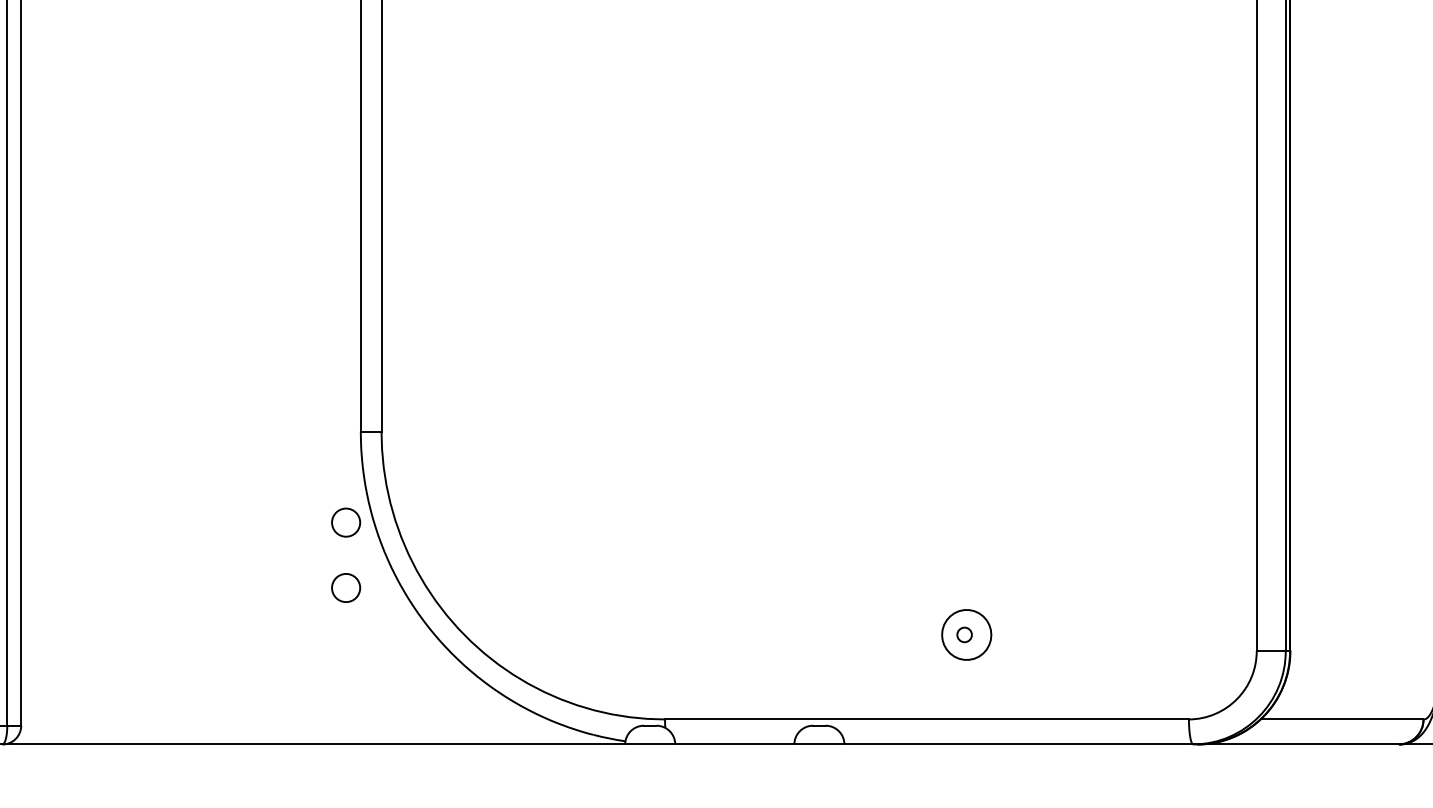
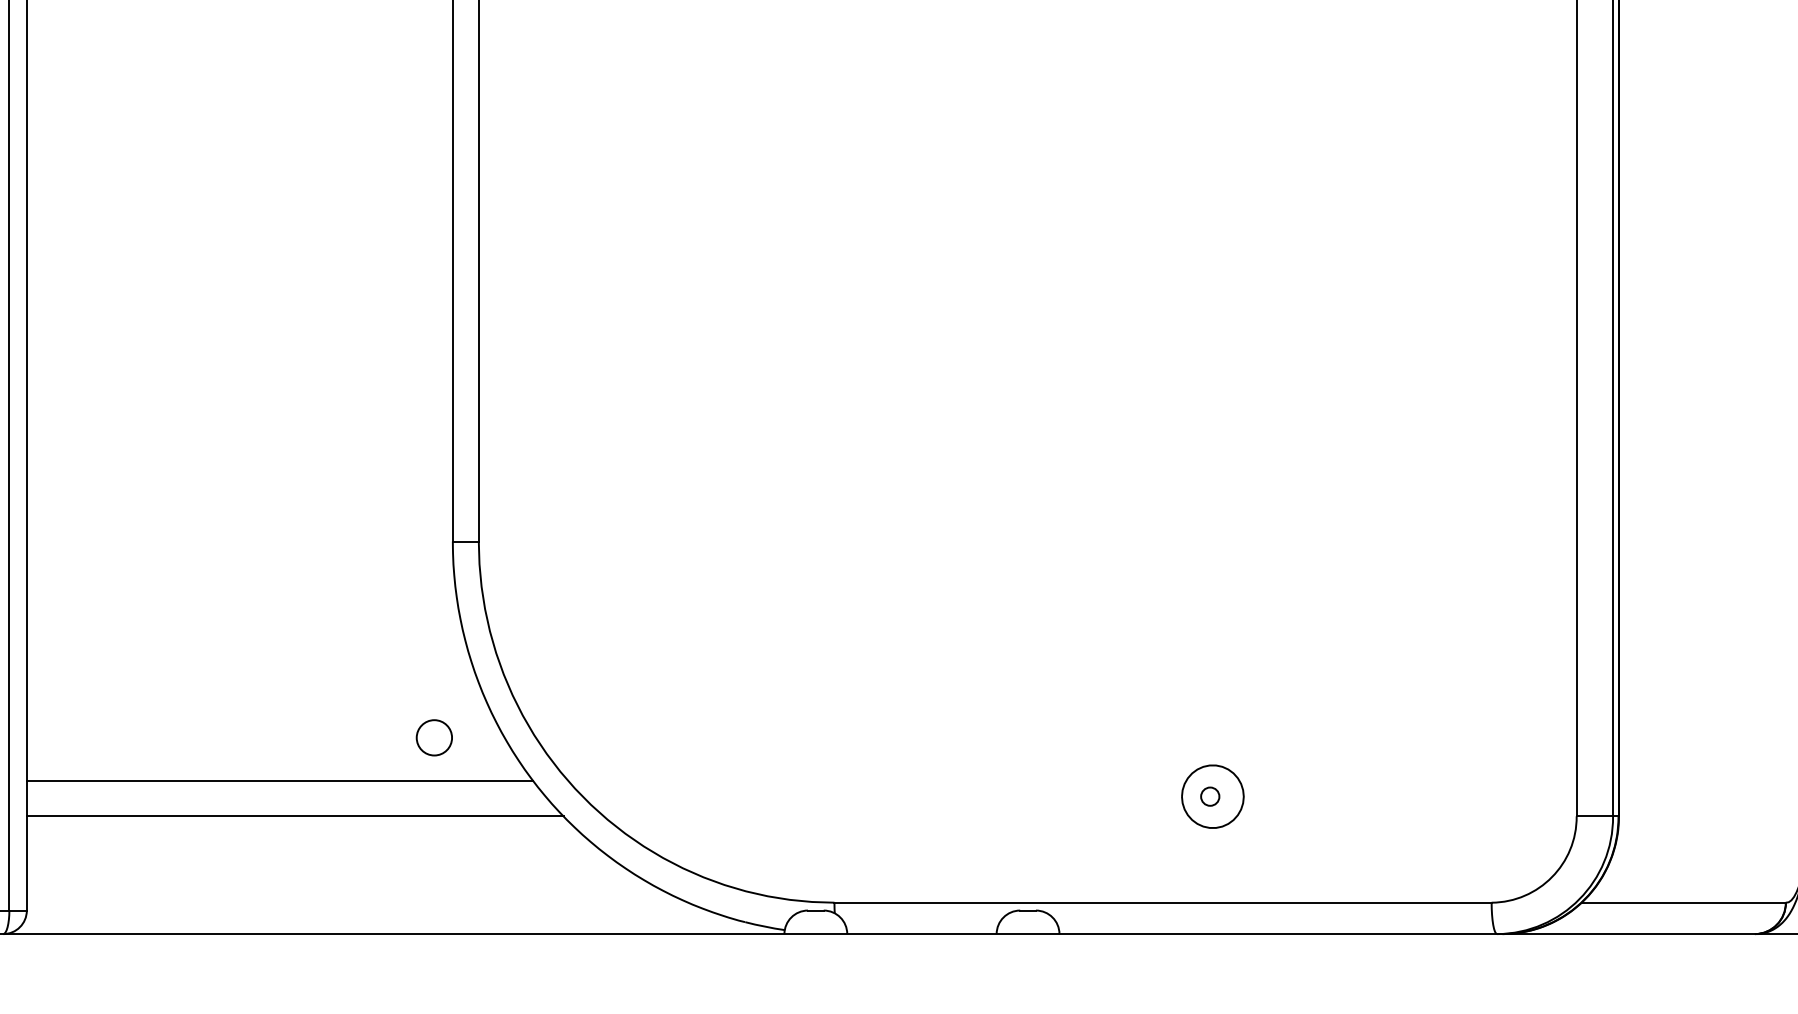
circle: (345, 522) -> (433, 655), removed
line: (222, 622) -> (279, 781), added
line: (234, 650) -> (294, 816), added

